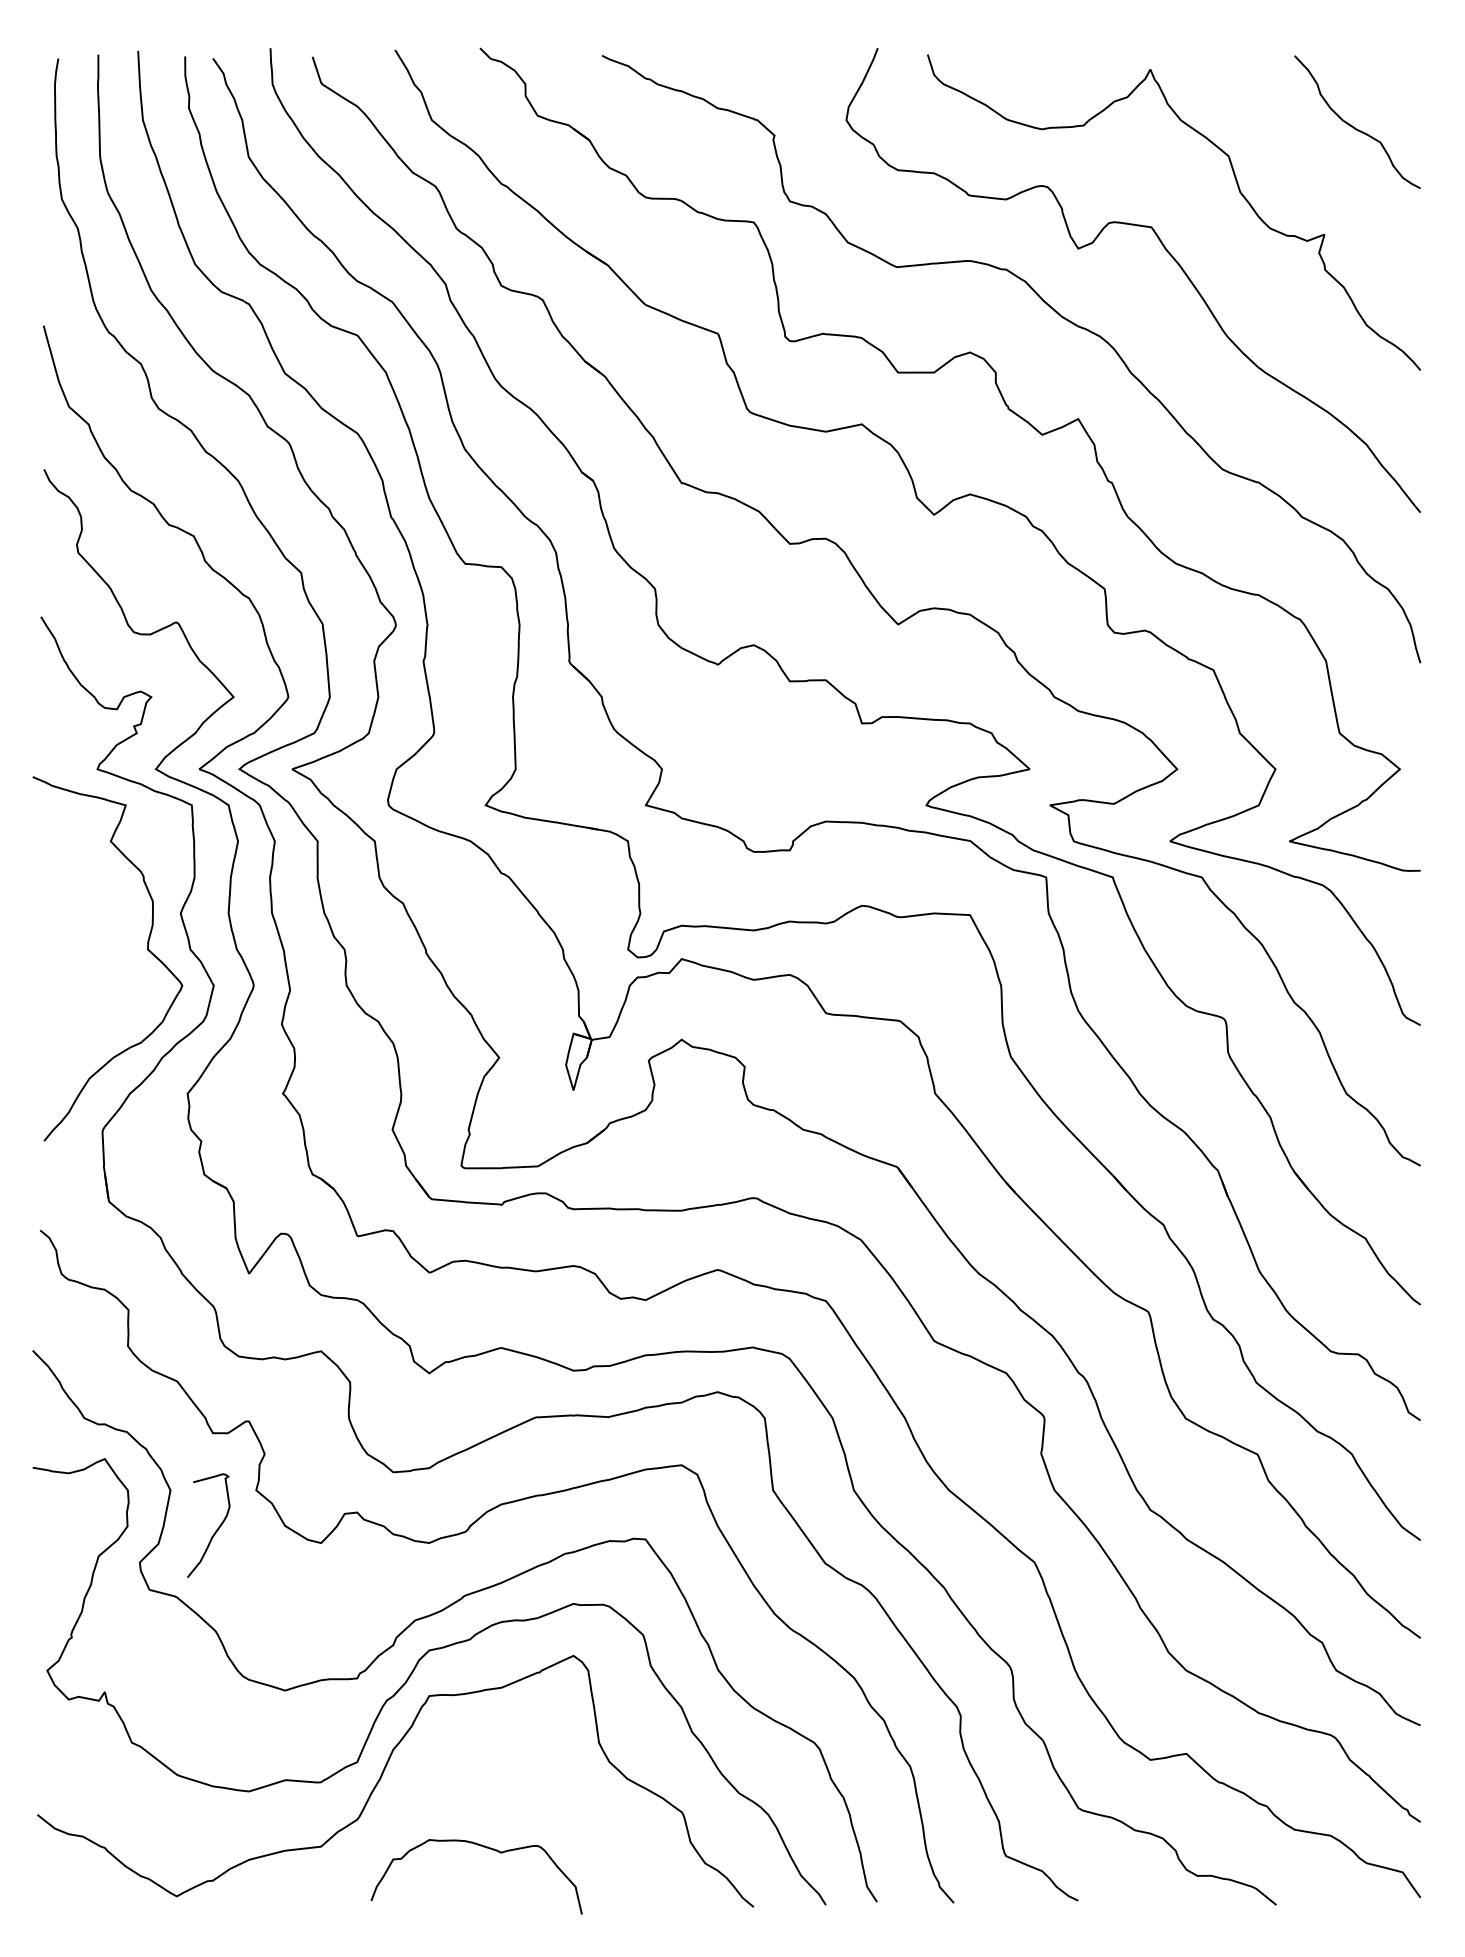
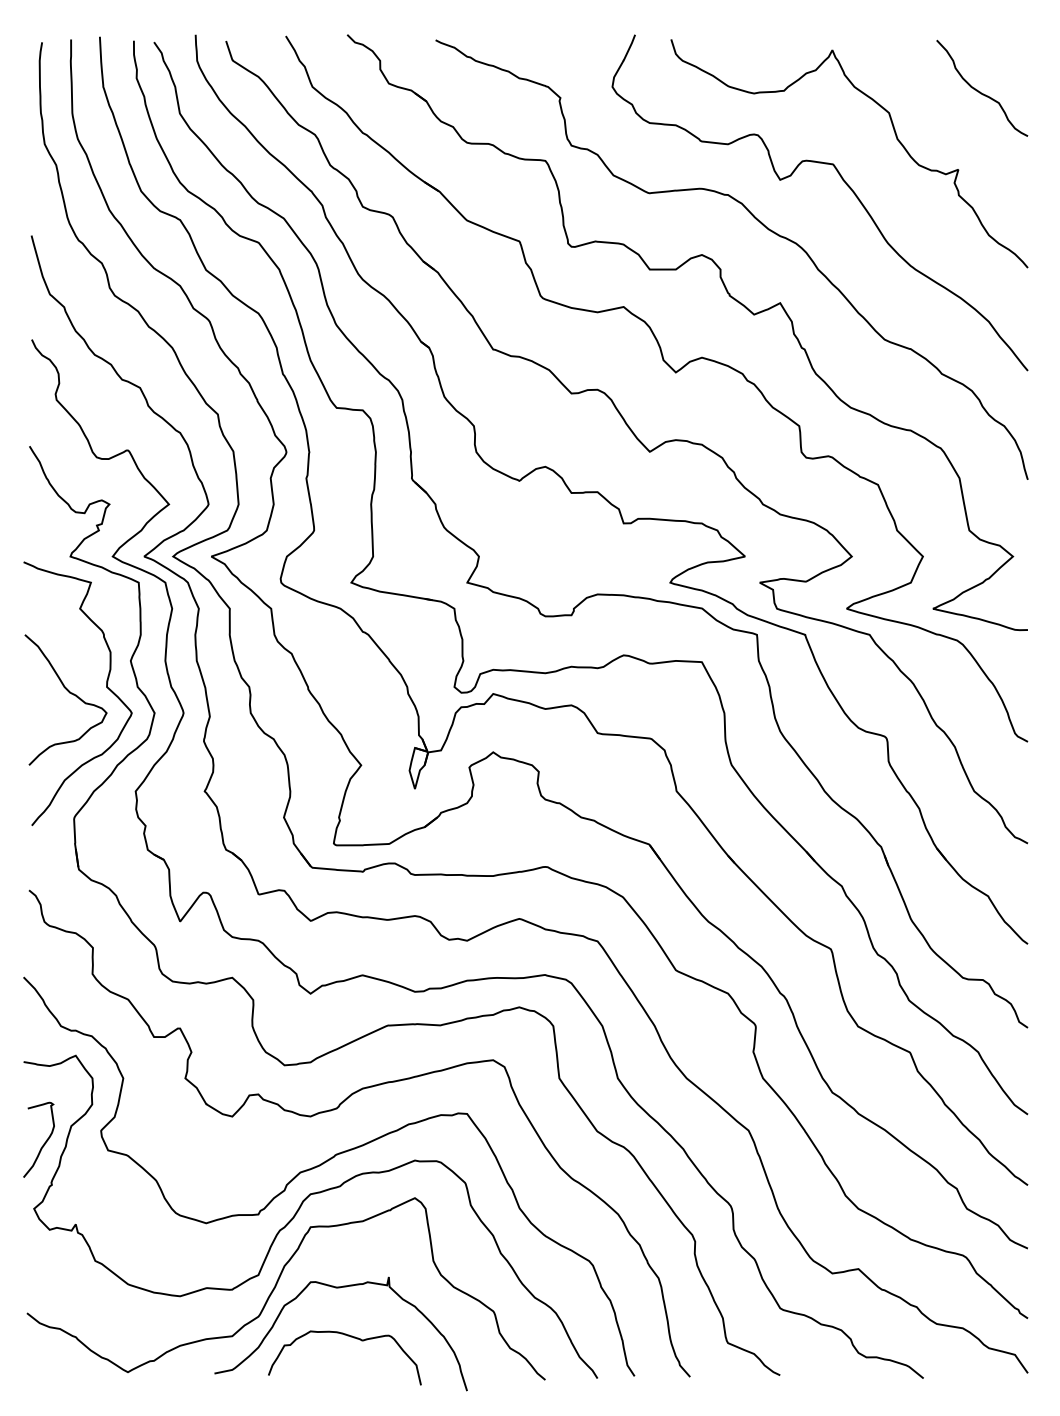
curve: (96, 958) -> (69, 693), added
curve: (214, 1530) -> (43, 1143), moved
curve: (470, 1780) -> (340, 1288), added

